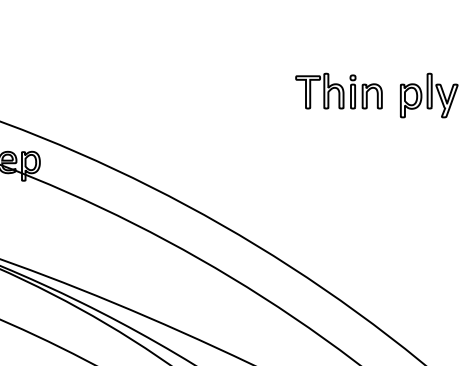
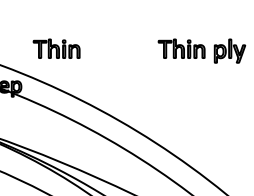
part: (105, 90) -> (56, 48), added

